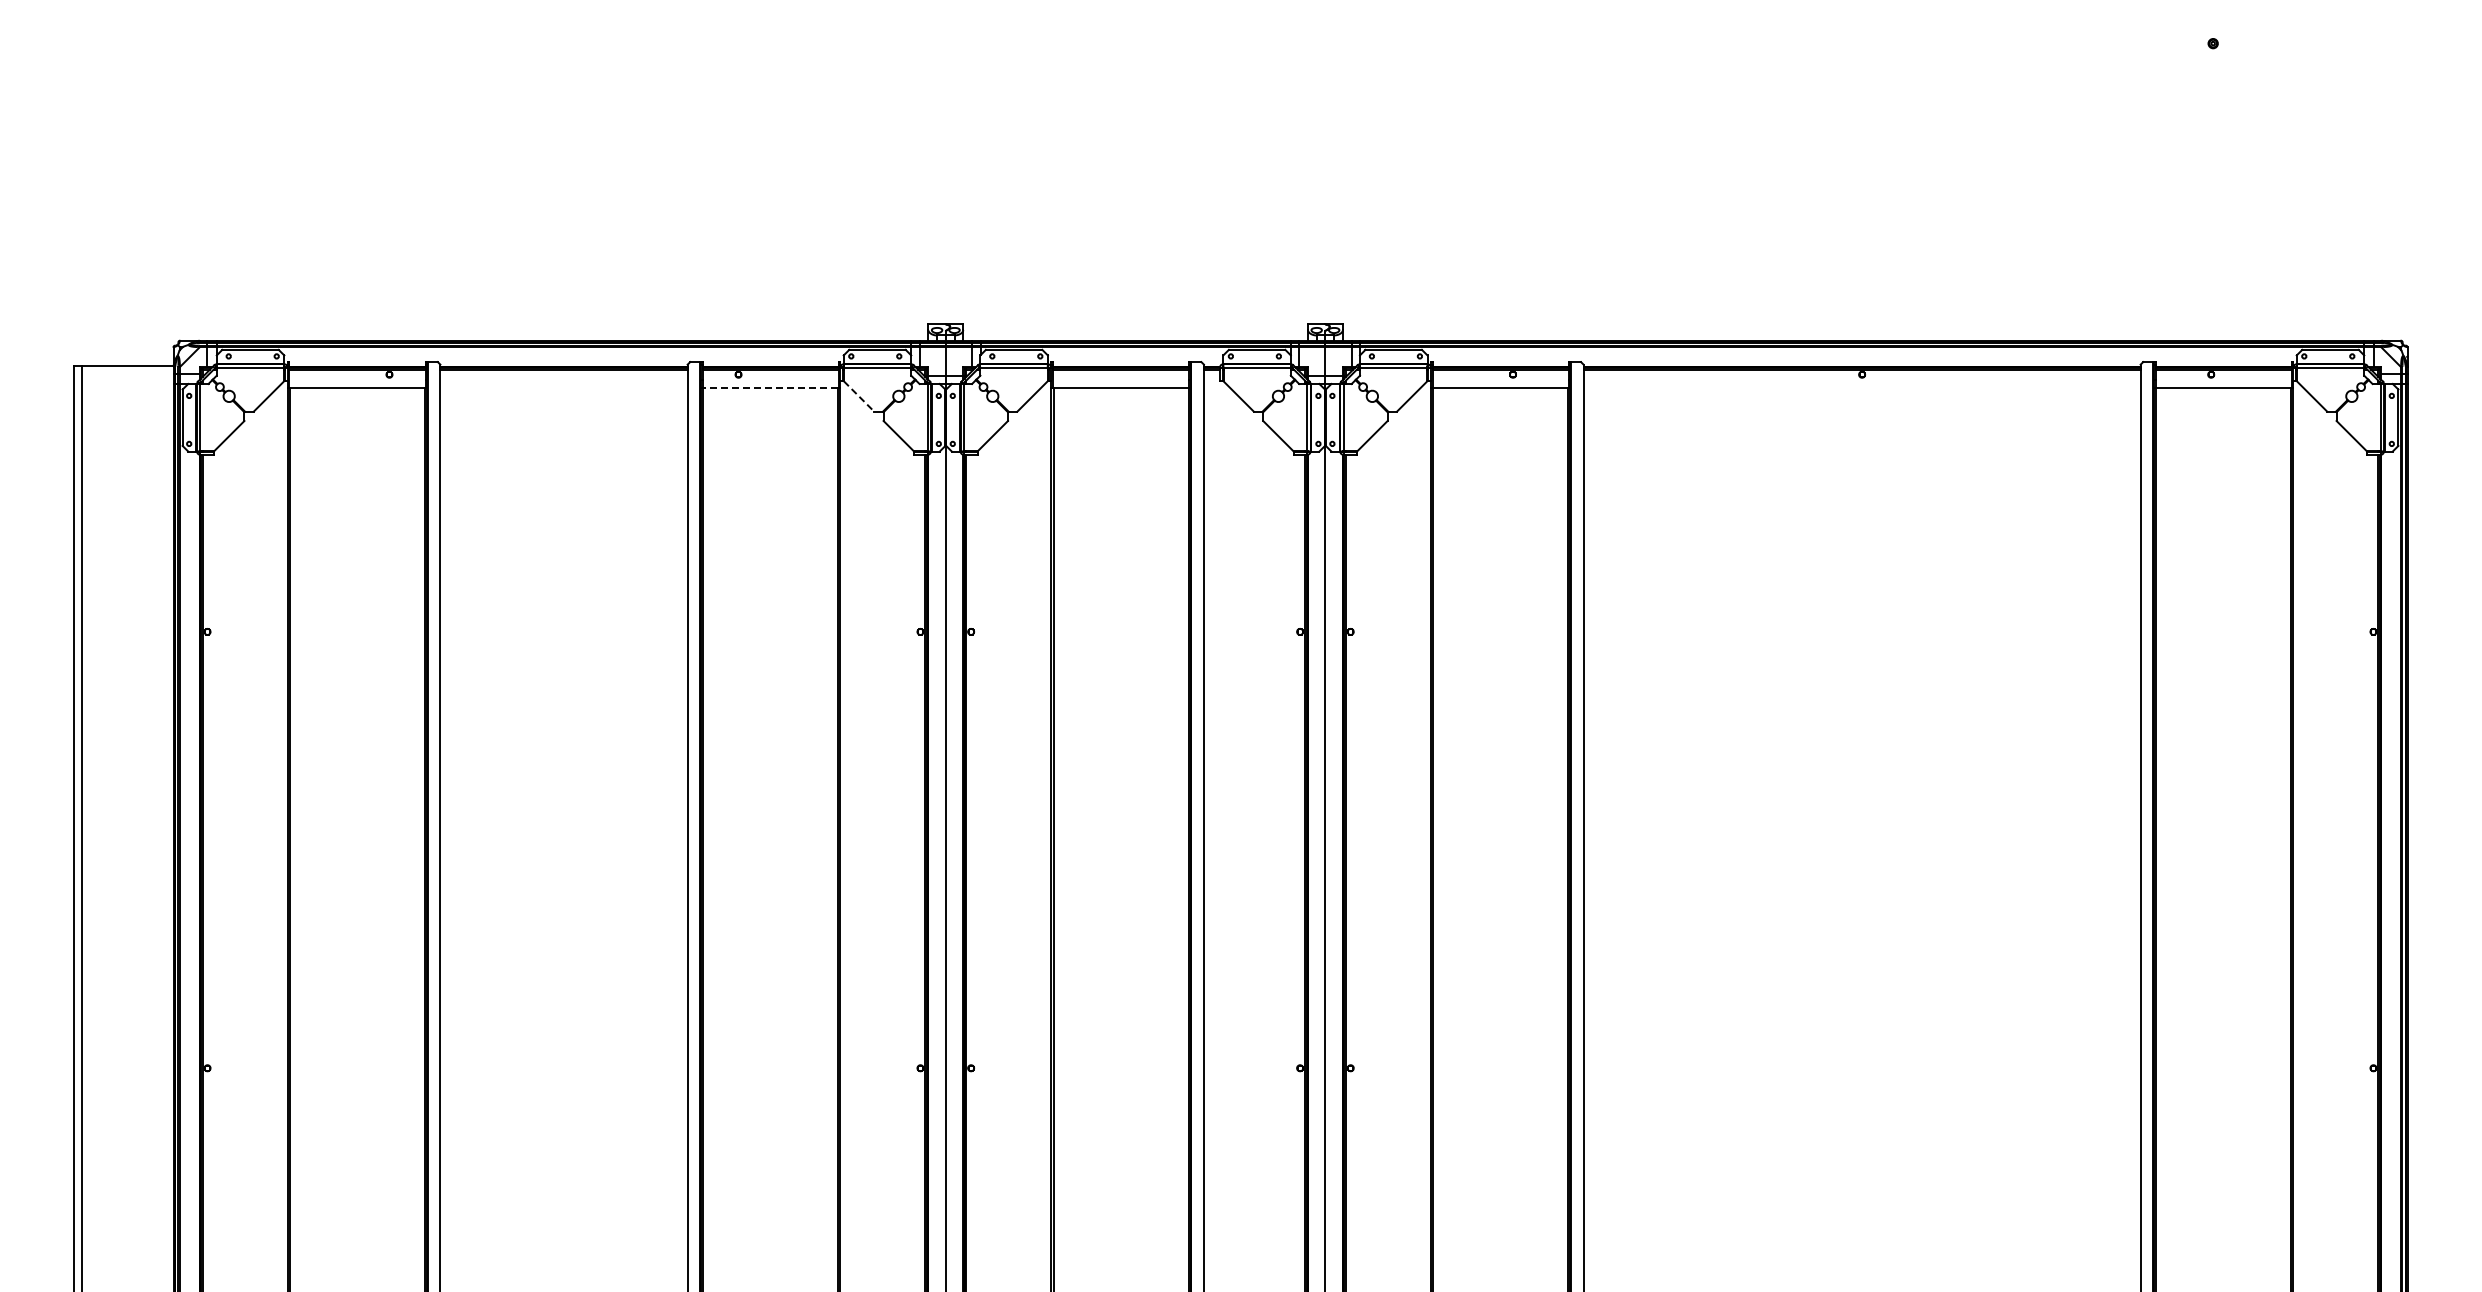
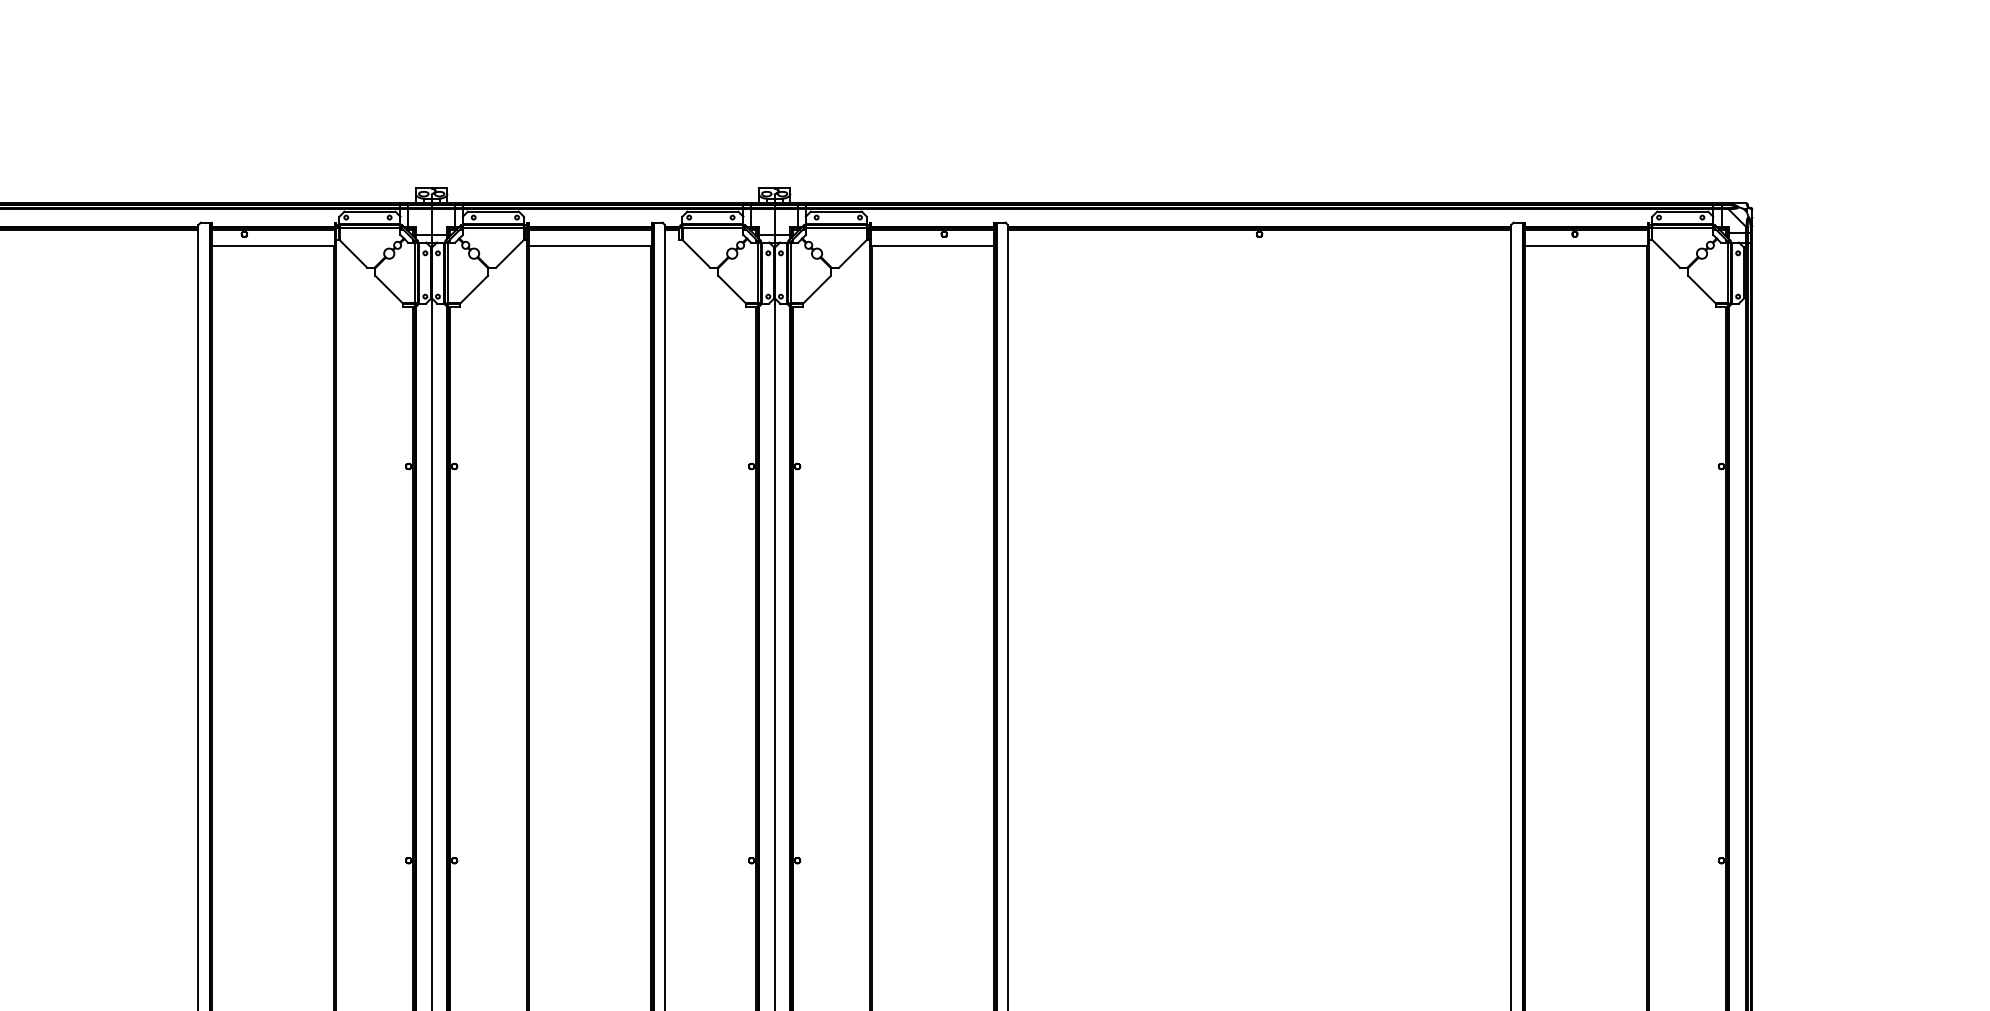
line: (770, 388) -> (273, 246), dashed -> solid
line: (859, 396) -> (353, 253), dashed -> solid

